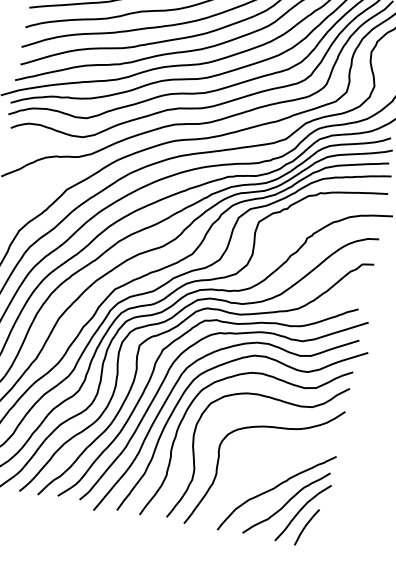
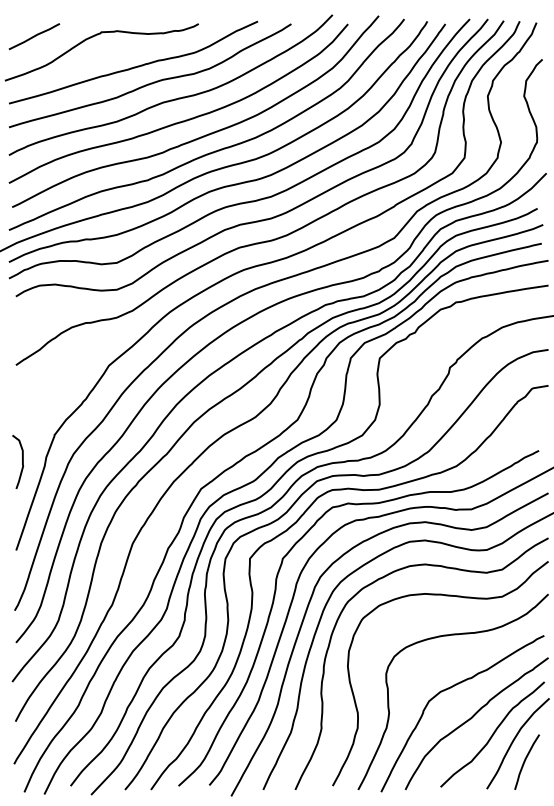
curve: (263, 464) -> (451, 688), added

